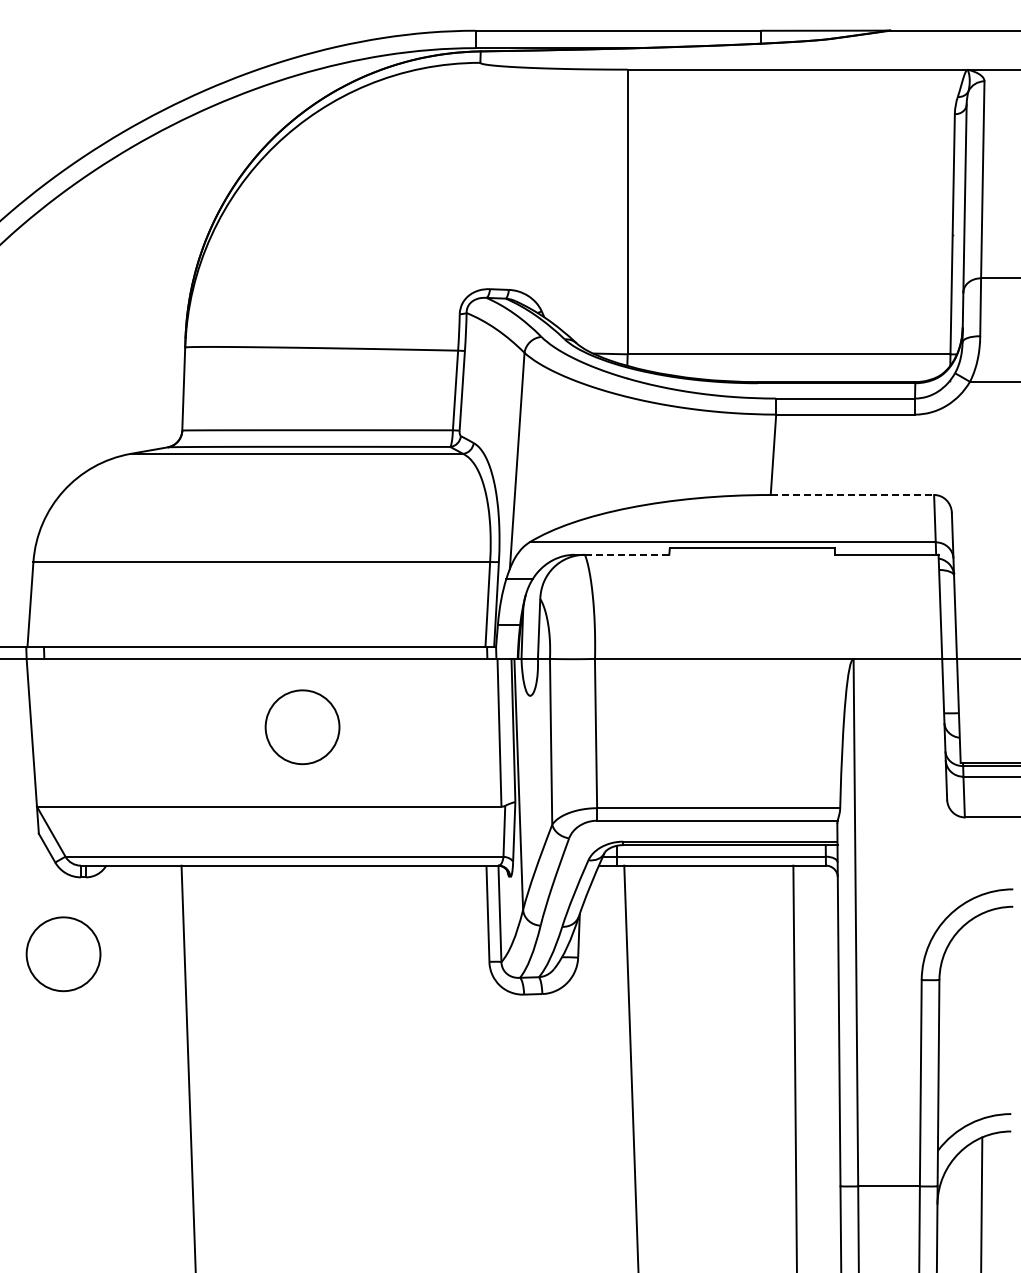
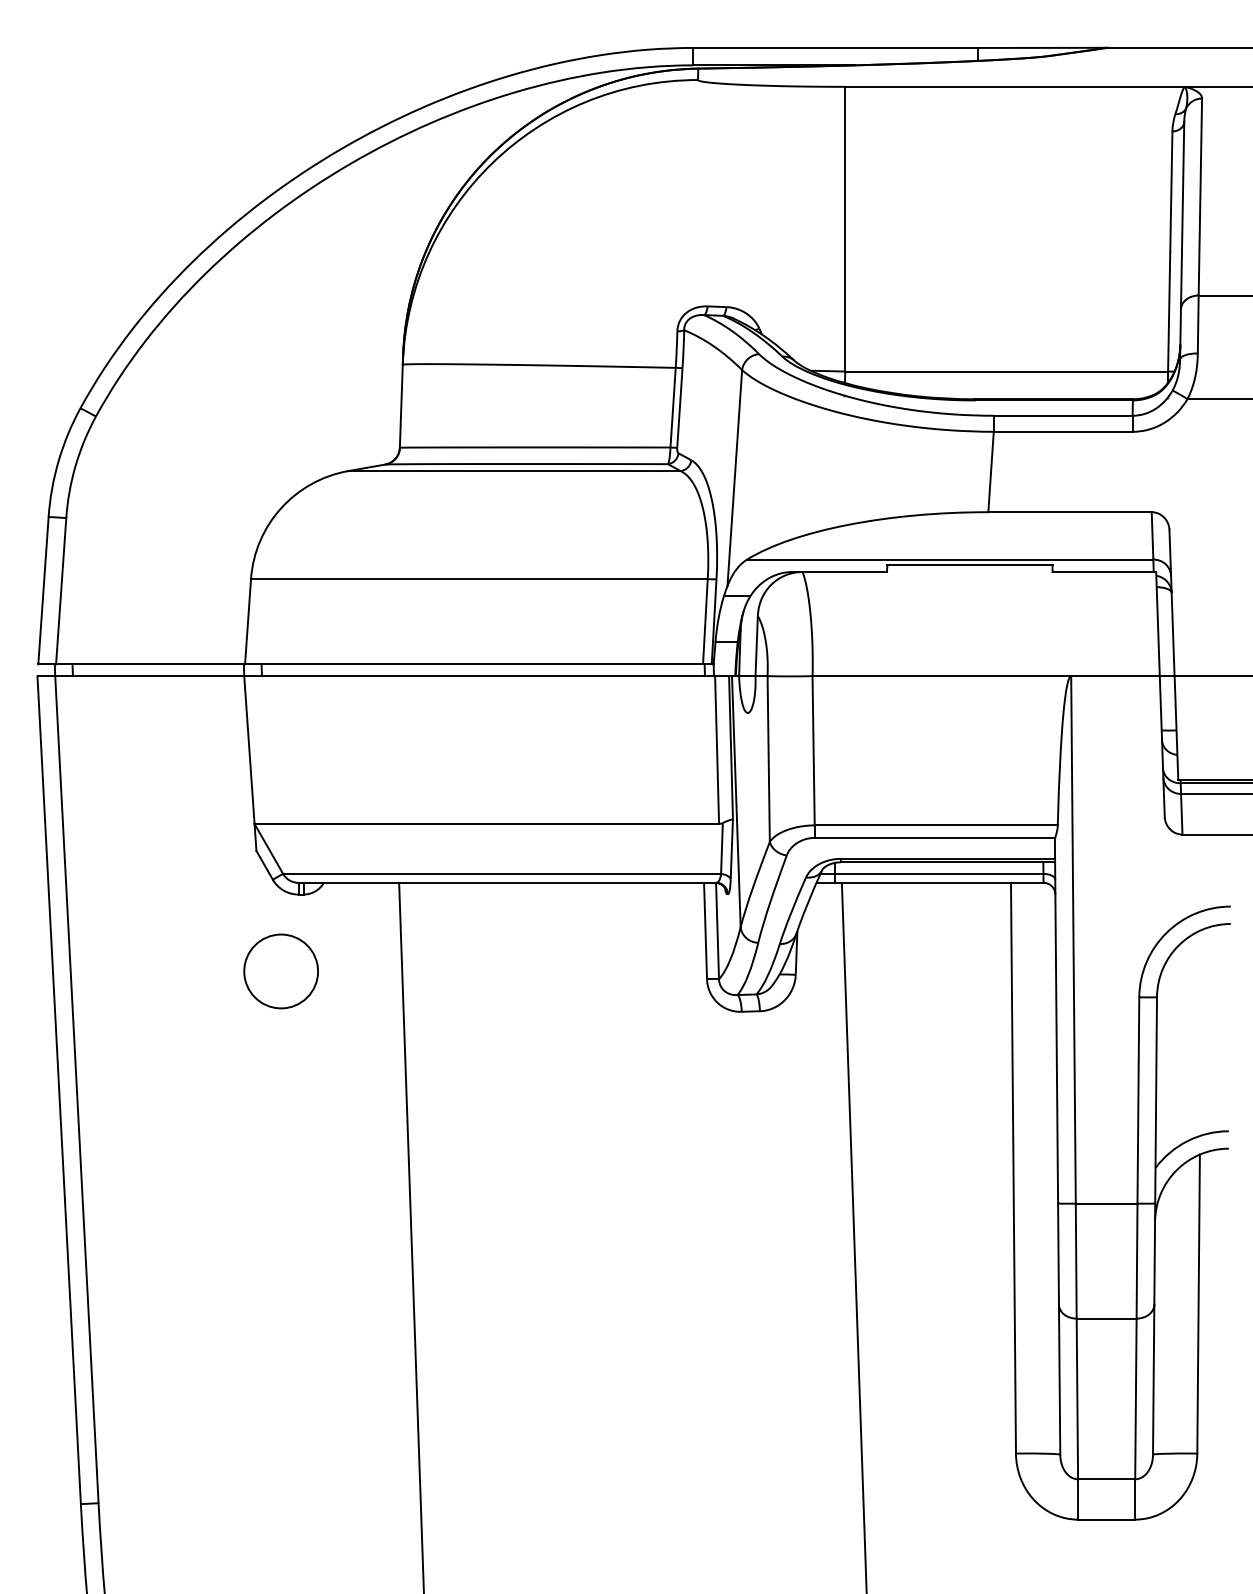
line: (852, 495) -> (1070, 512), dashed -> solid
line: (627, 555) -> (845, 572), dashed -> solid
circle: (301, 727) -> (519, 744), removed

